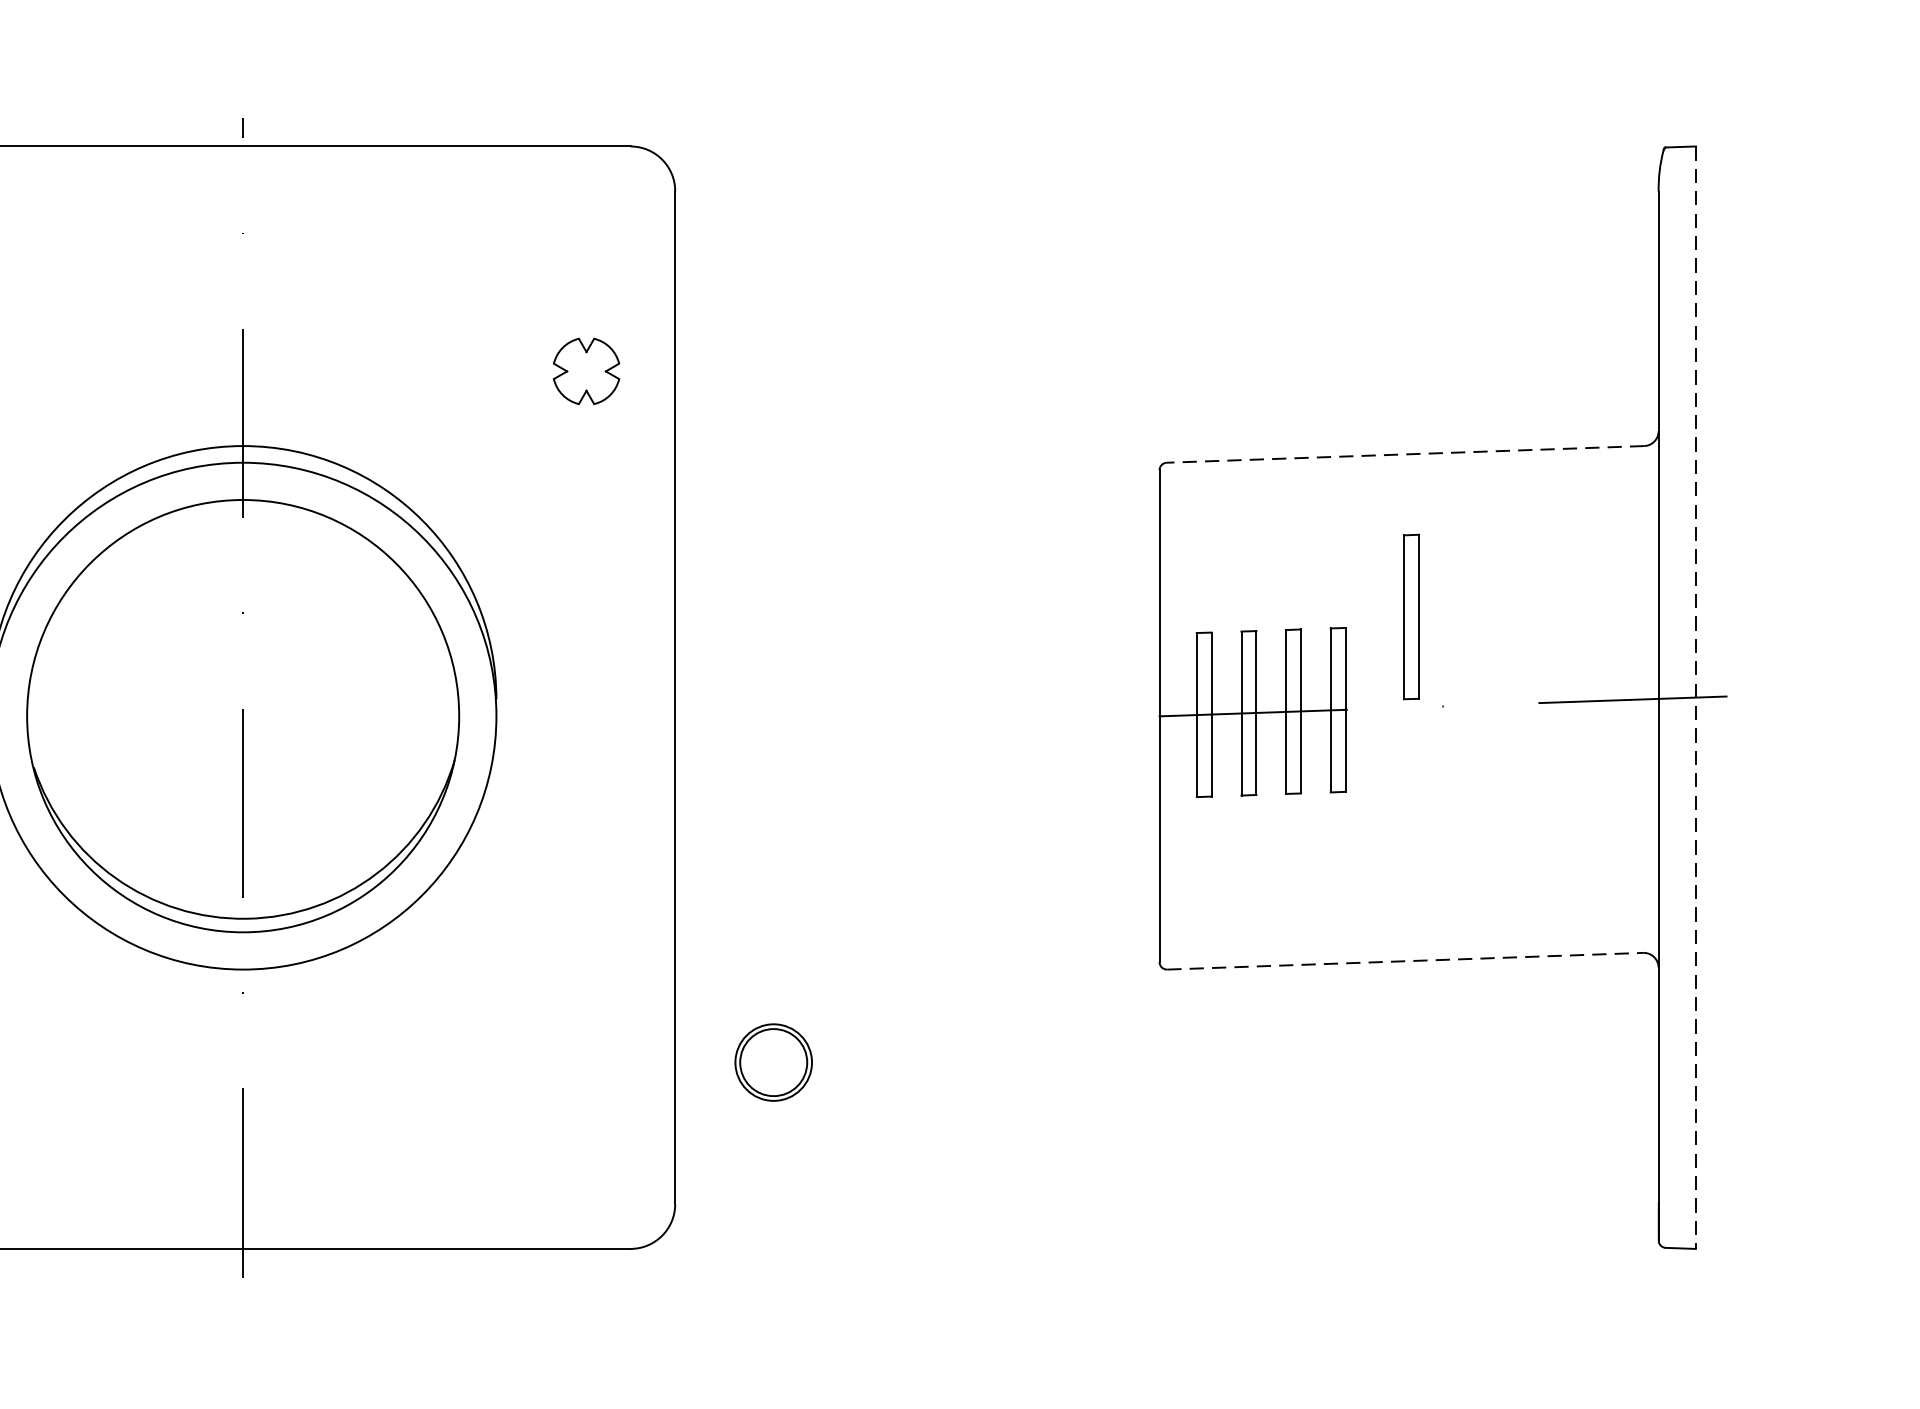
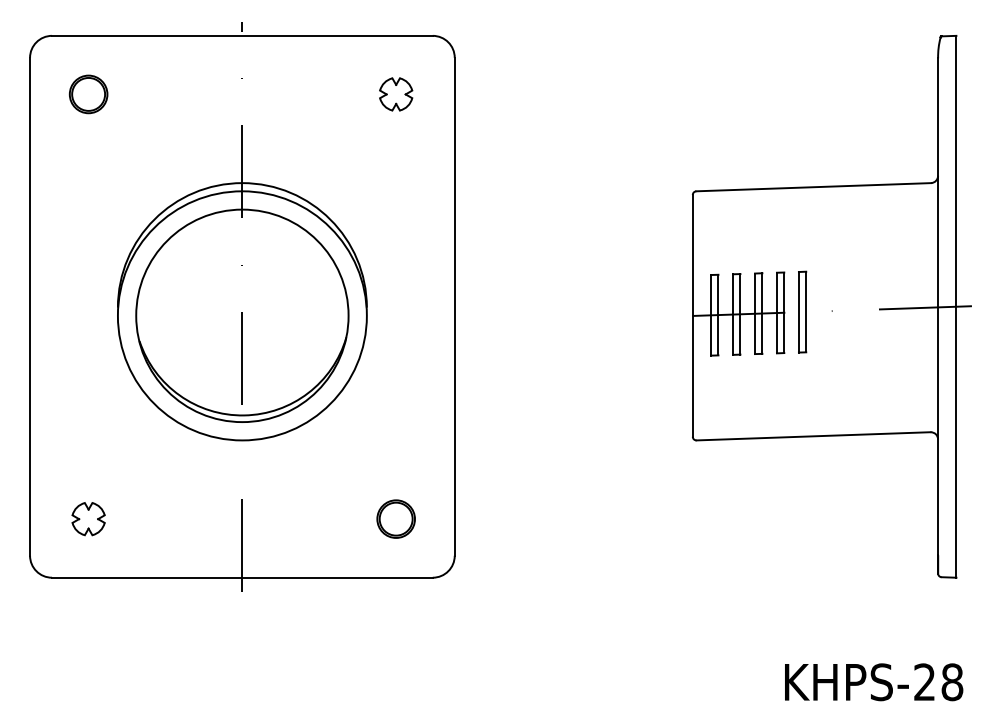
part: (587, 371) -> (396, 94), moved
line: (1405, 454) -> (813, 187), dashed -> solid
part: (1411, 615) -> (802, 311), moved
line: (1696, 697) -> (956, 306), dashed -> solid
line: (1407, 961) -> (814, 436), dashed -> solid
part: (772, 1061) -> (395, 518), moved

